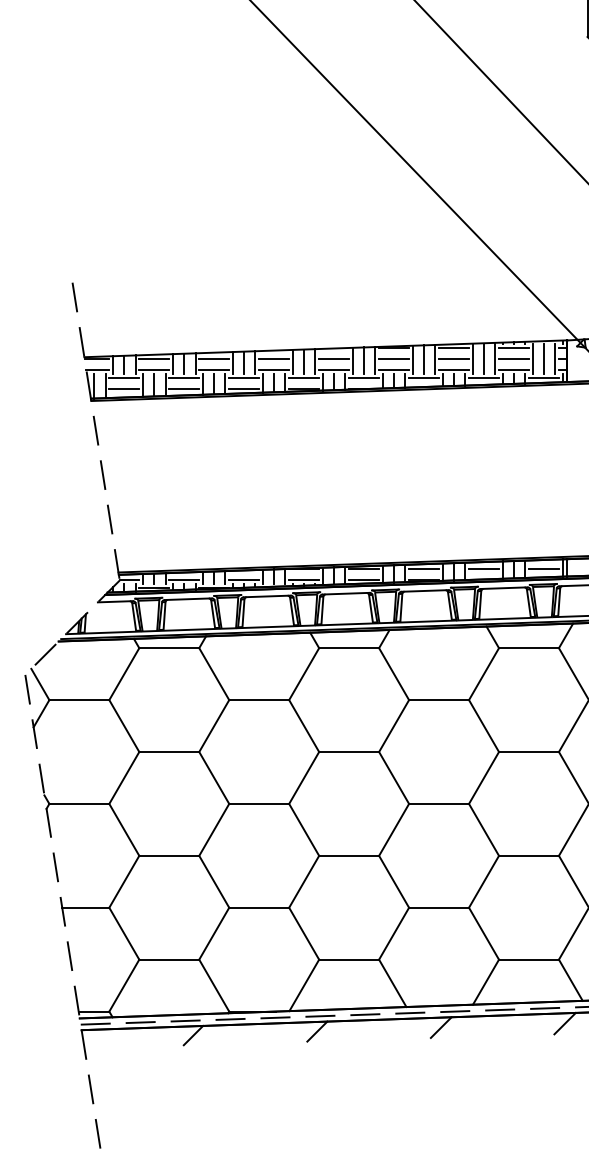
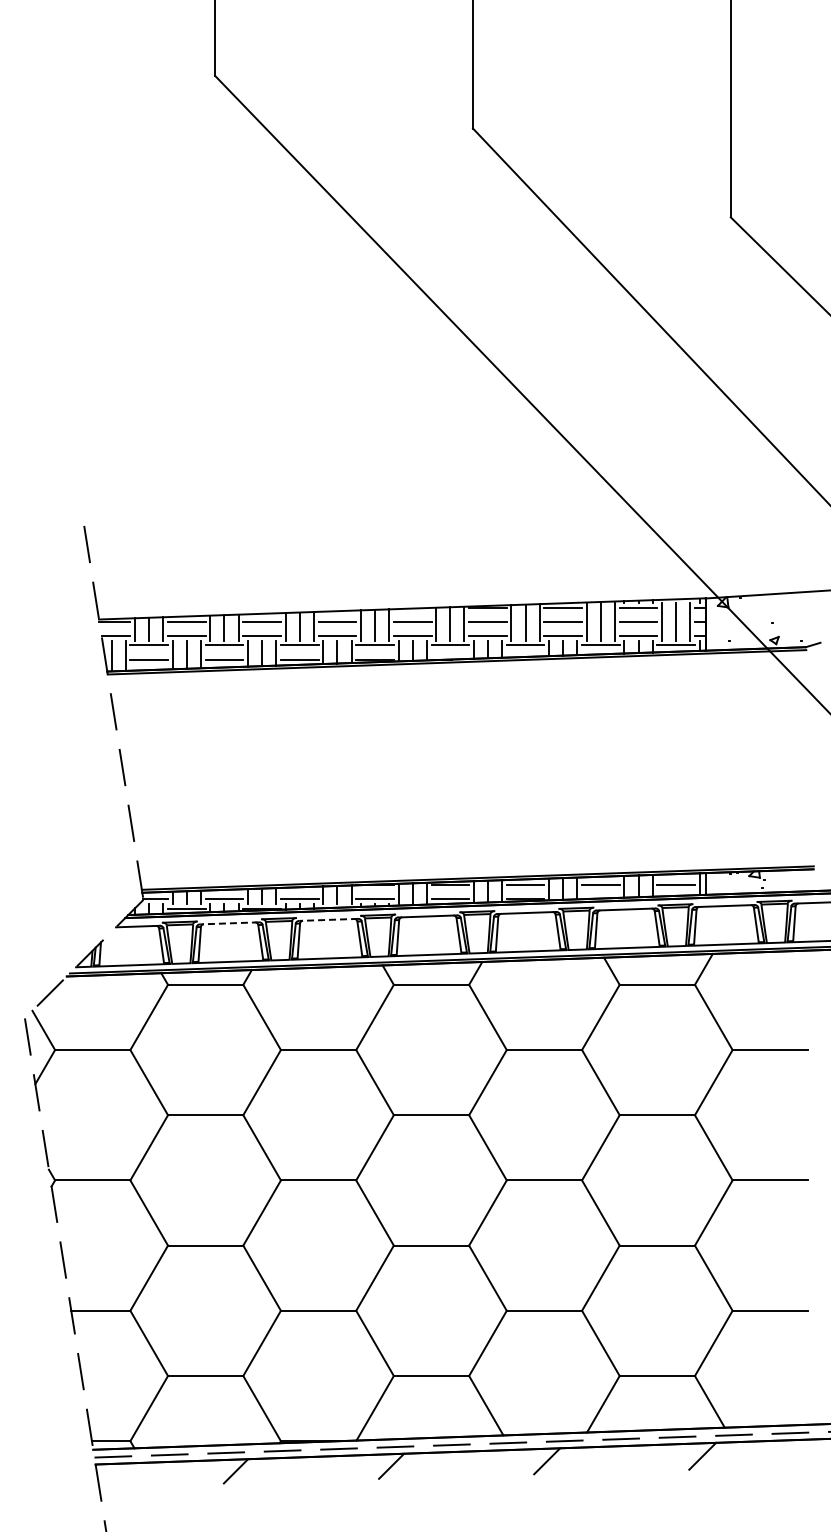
line: (267, 596) -> (328, 919), solid -> dashed
line: (188, 599) -> (229, 923), solid -> dashed

